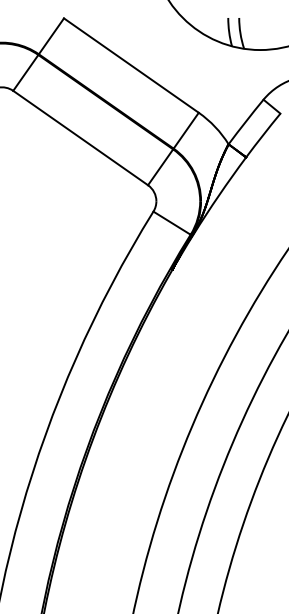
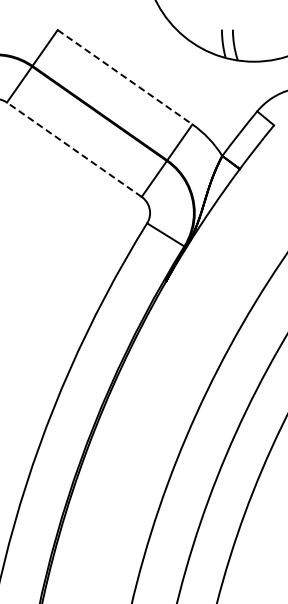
line: (131, 65) -> (125, 77), solid -> dashed
line: (80, 137) -> (74, 149), solid -> dashed

